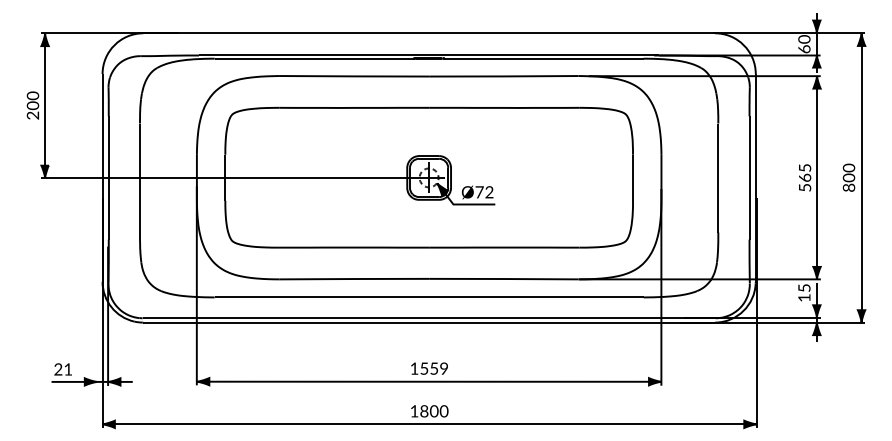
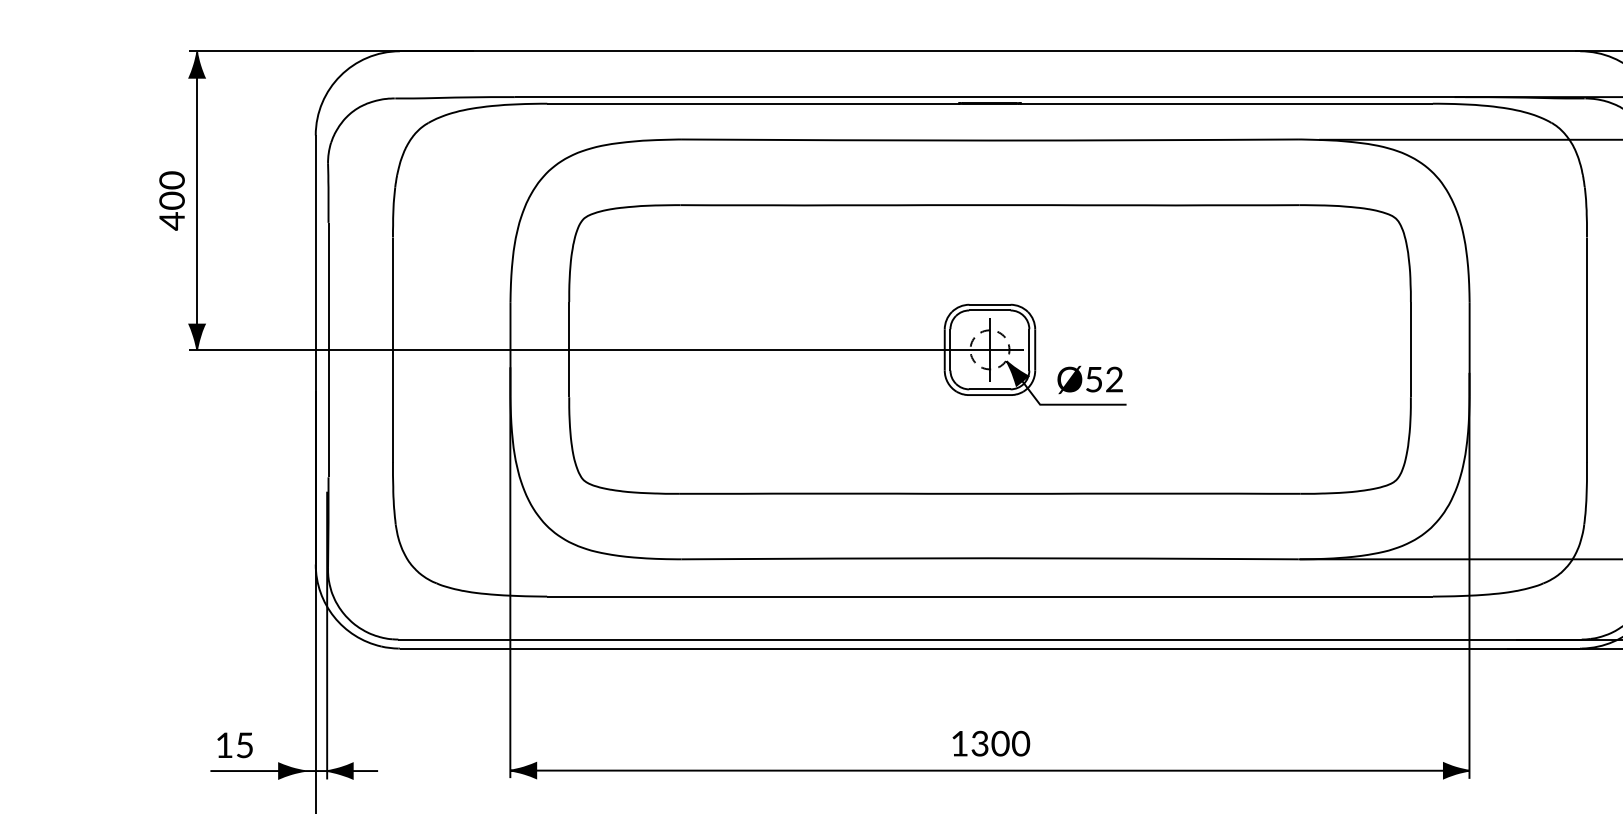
text: (32, 115) -> (171, 220), 200 -> 400
text: (479, 192) -> (1093, 379), Ø72 -> Ø52
text: (434, 368) -> (1001, 743), 1559 -> 1300
text: (62, 369) -> (232, 745), 21 -> 15

